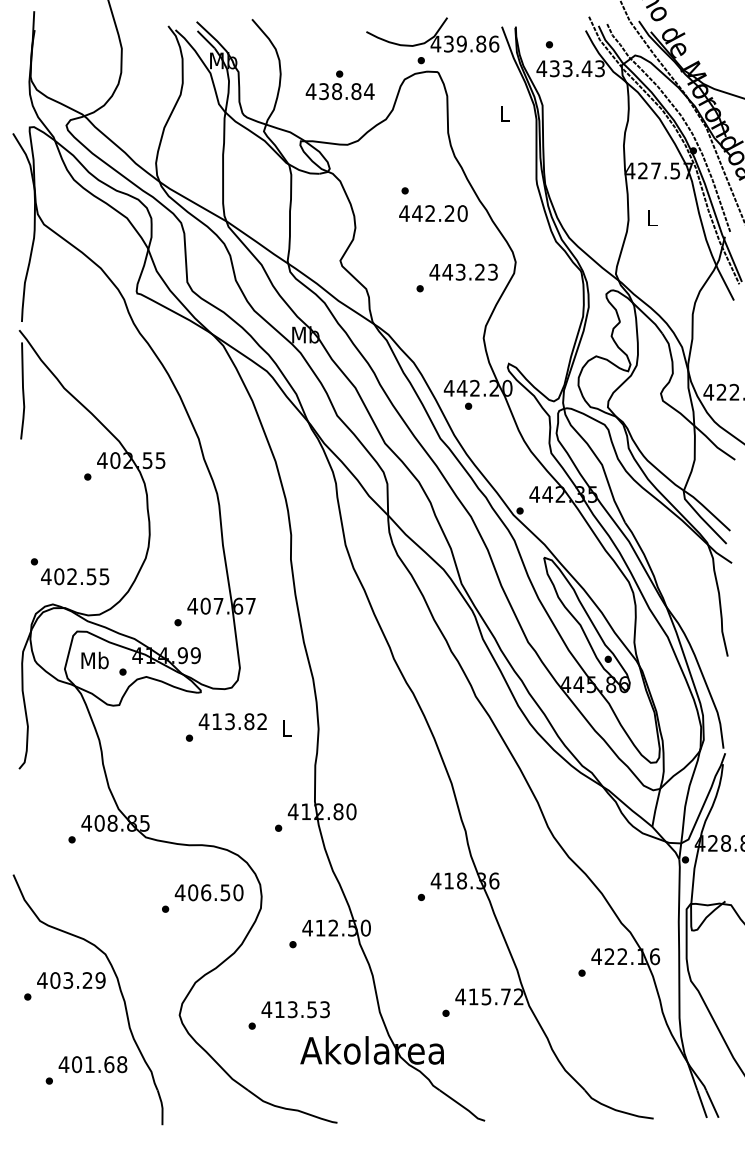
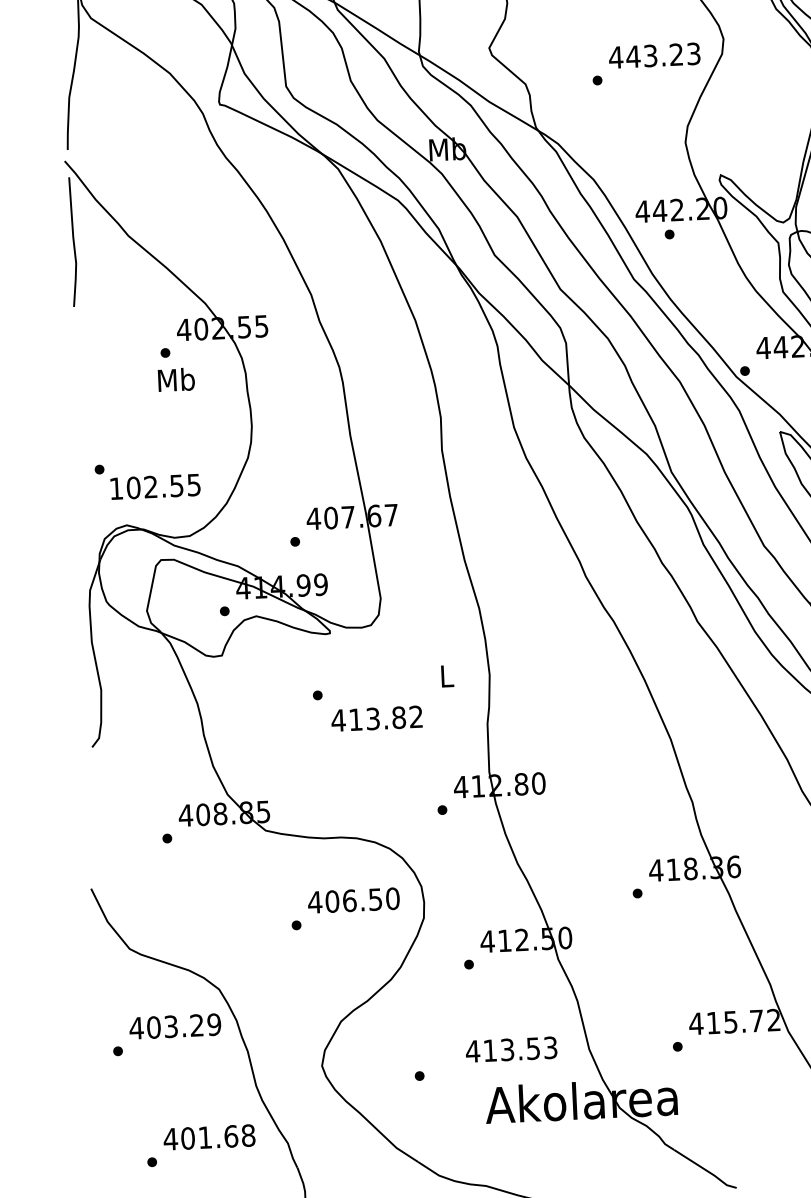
text: (46, 576) -> (116, 488), 402.55 -> 102.55
text: (94, 660) -> (175, 379), moved
text: (232, 721) -> (376, 718), moved
text: (295, 1009) -> (511, 1049), moved

